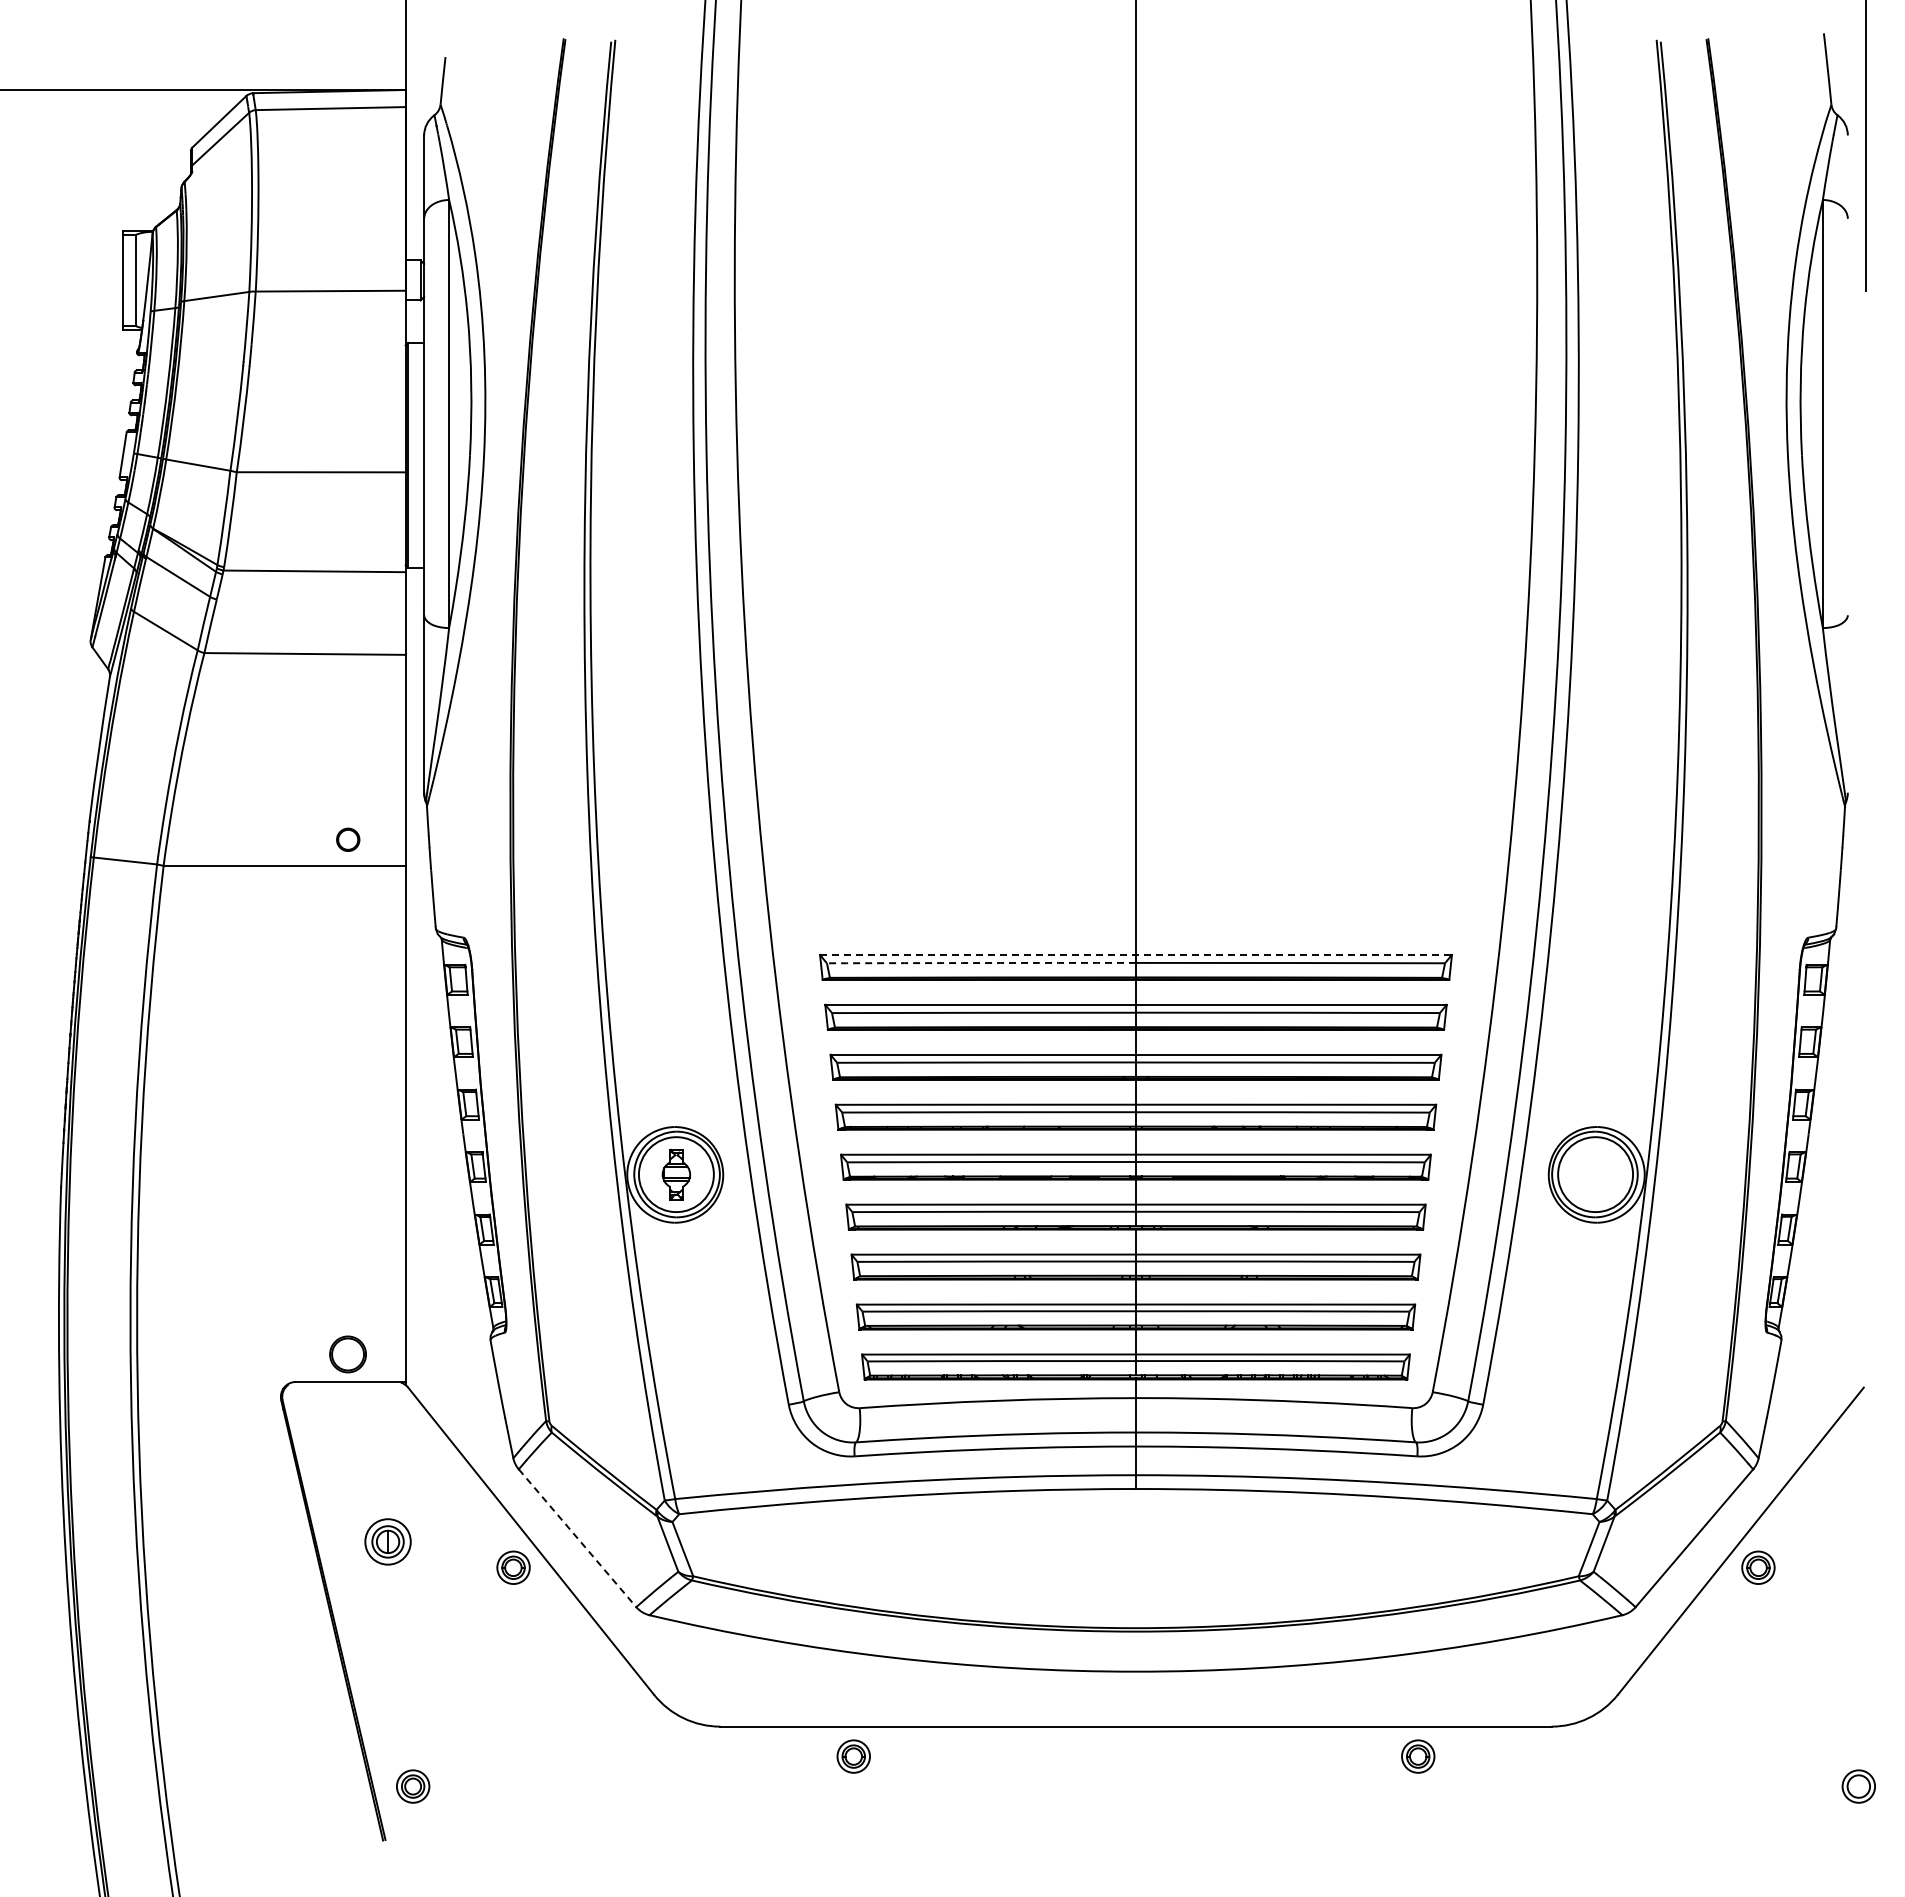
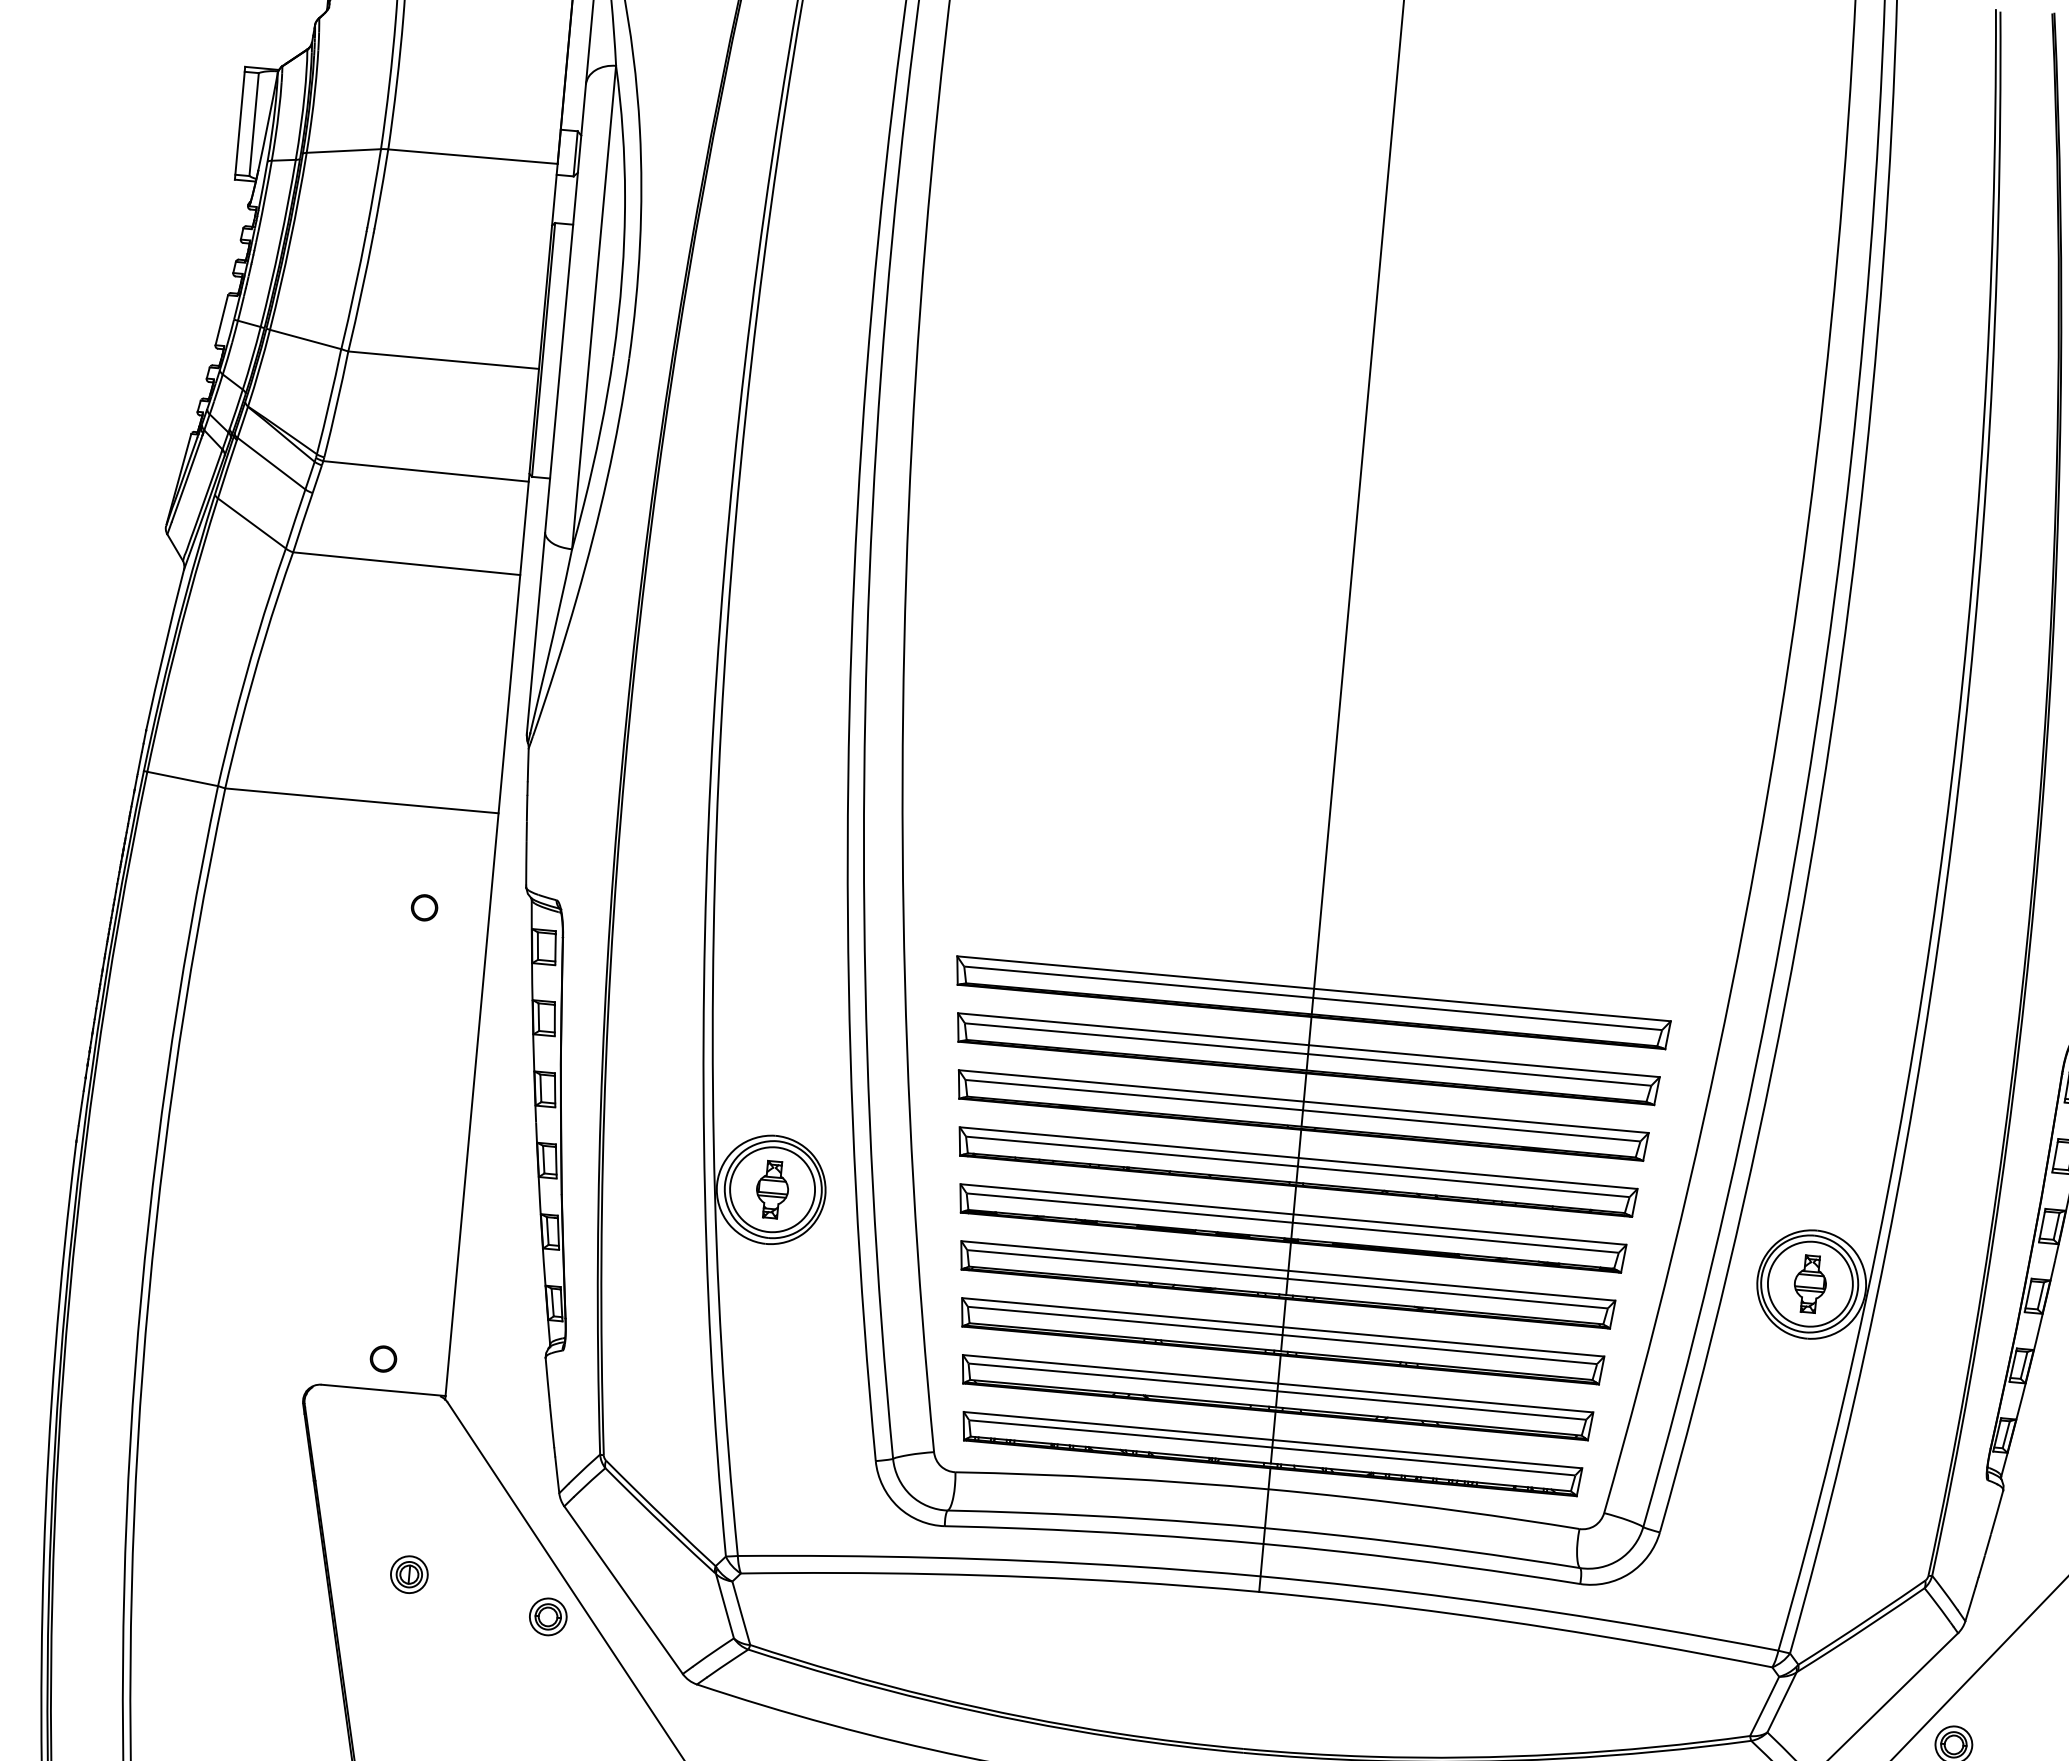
part: (348, 839) -> (424, 907), moved
line: (1136, 954) -> (1314, 988), dashed -> solid
arc: (981, 963) -> (1138, 982), dashed -> solid
part: (1595, 1174) -> (1810, 1284), added
circle: (348, 1354) -> (383, 1359), size x0.62
line: (577, 1538) -> (623, 1590), dashed -> solid
part: (388, 1541) -> (409, 1574), size x0.71

